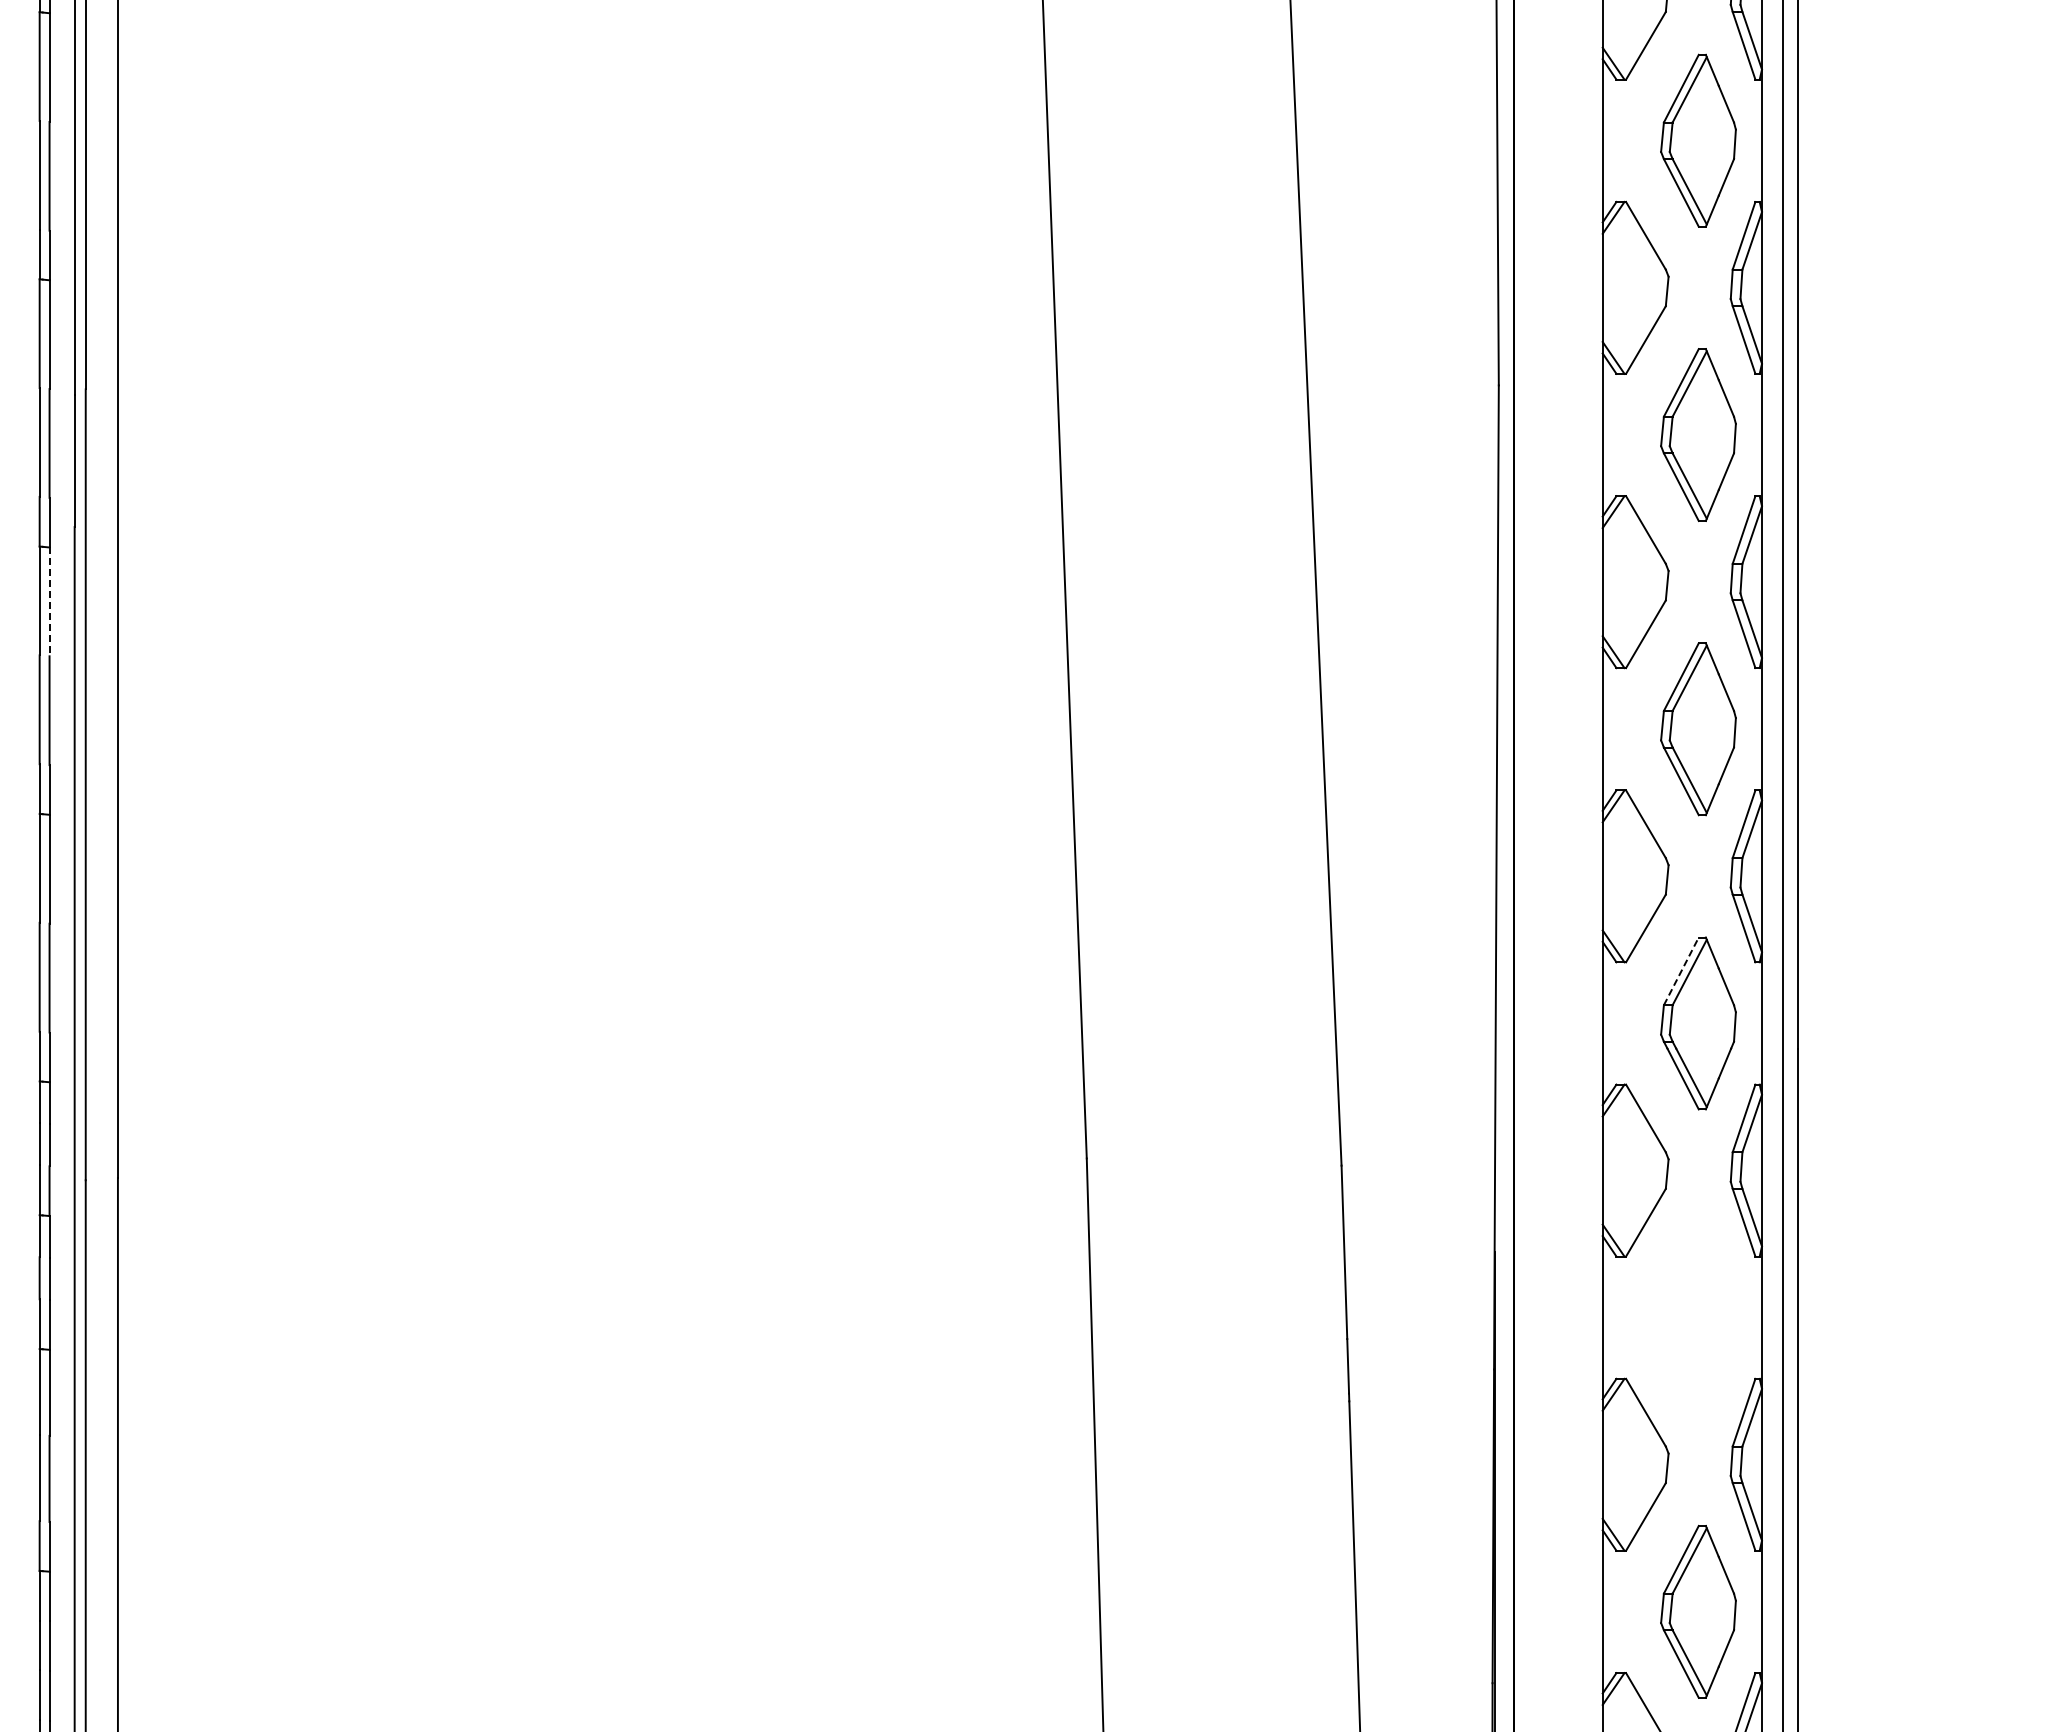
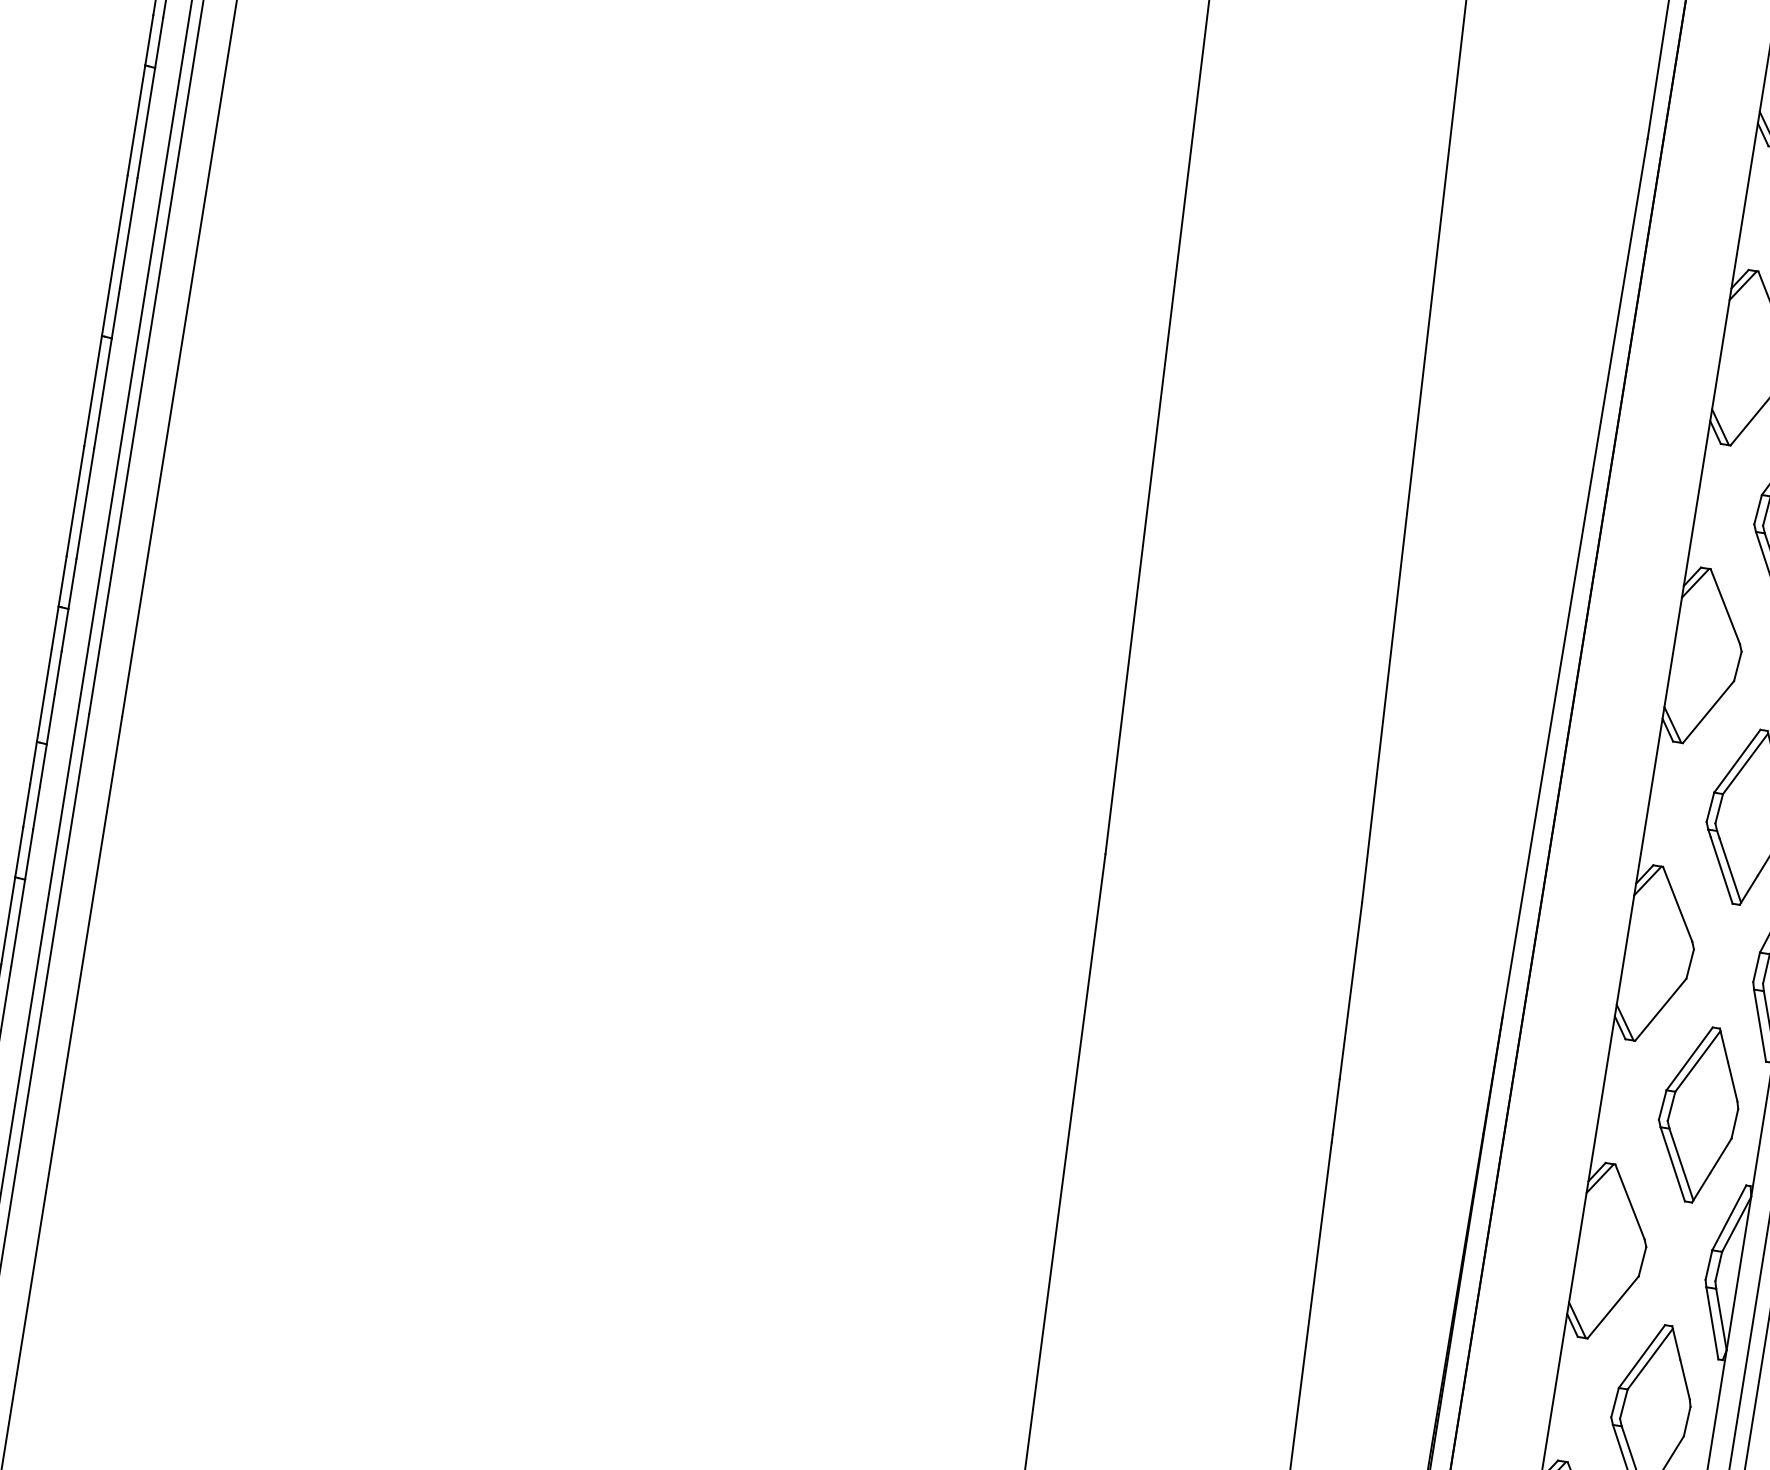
line: (49, 602) -> (146, 123), dashed -> solid
line: (1681, 970) -> (1737, 760), dashed -> solid
part: (1698, 1317) -> (1698, 1114), added

